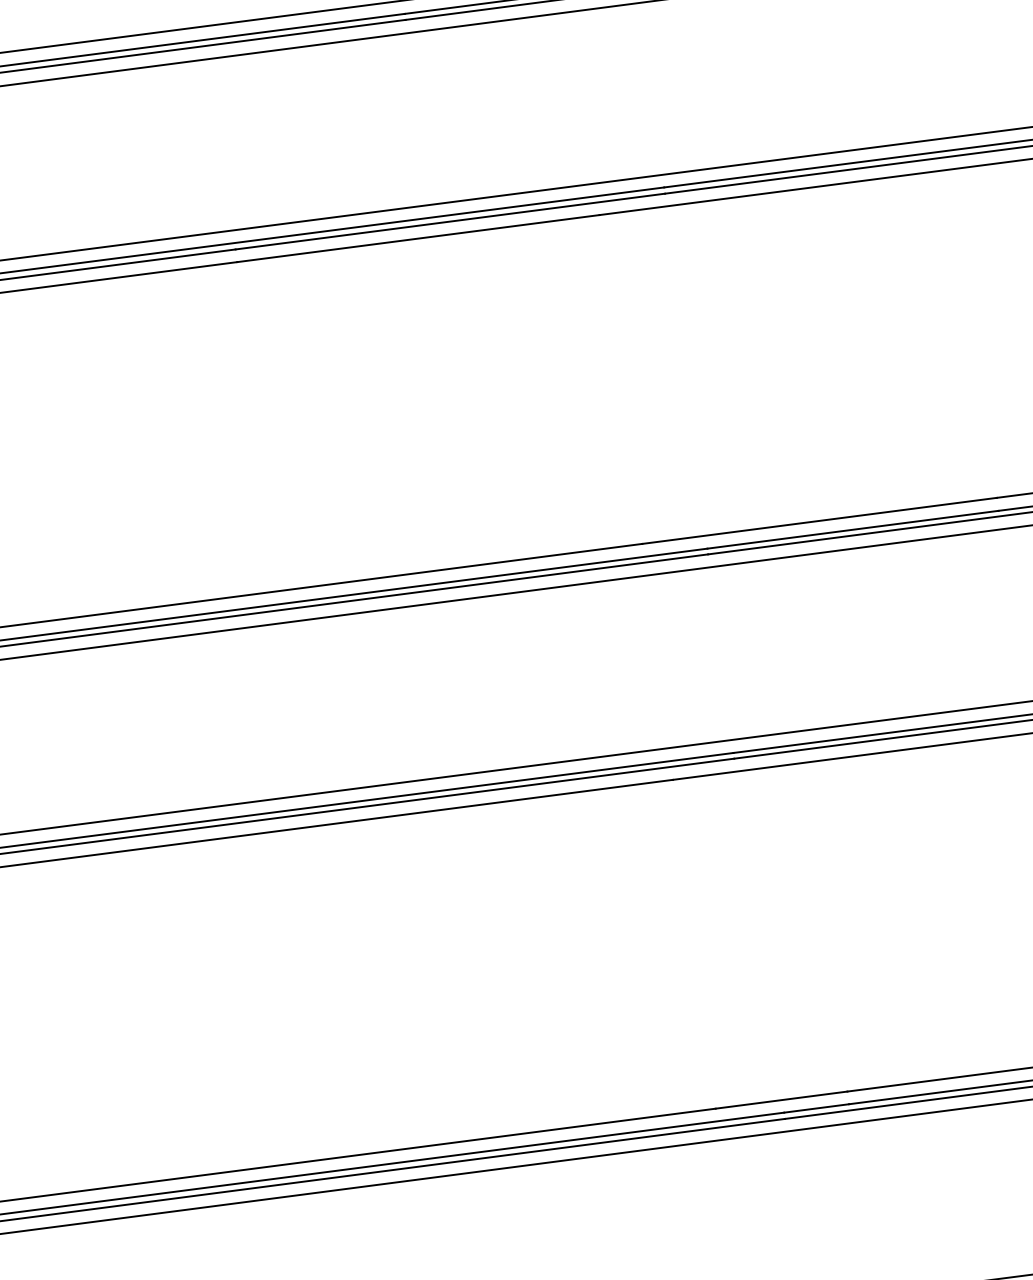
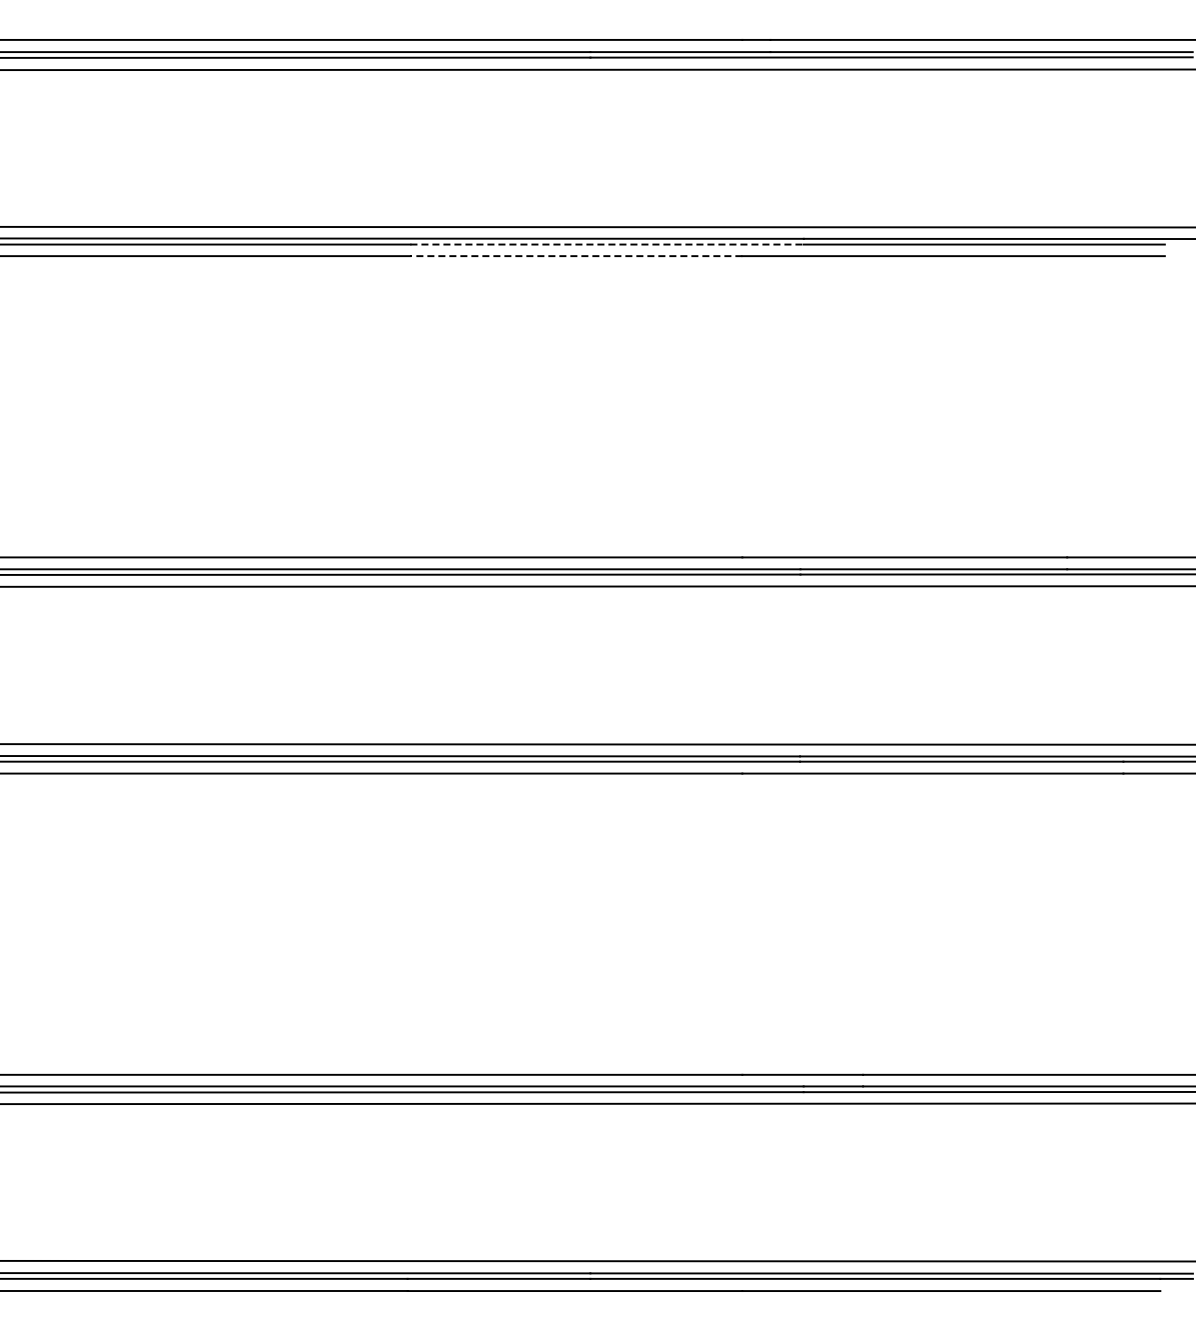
line: (450, 221) -> (607, 244), solid -> dashed
line: (418, 238) -> (576, 256), solid -> dashed

